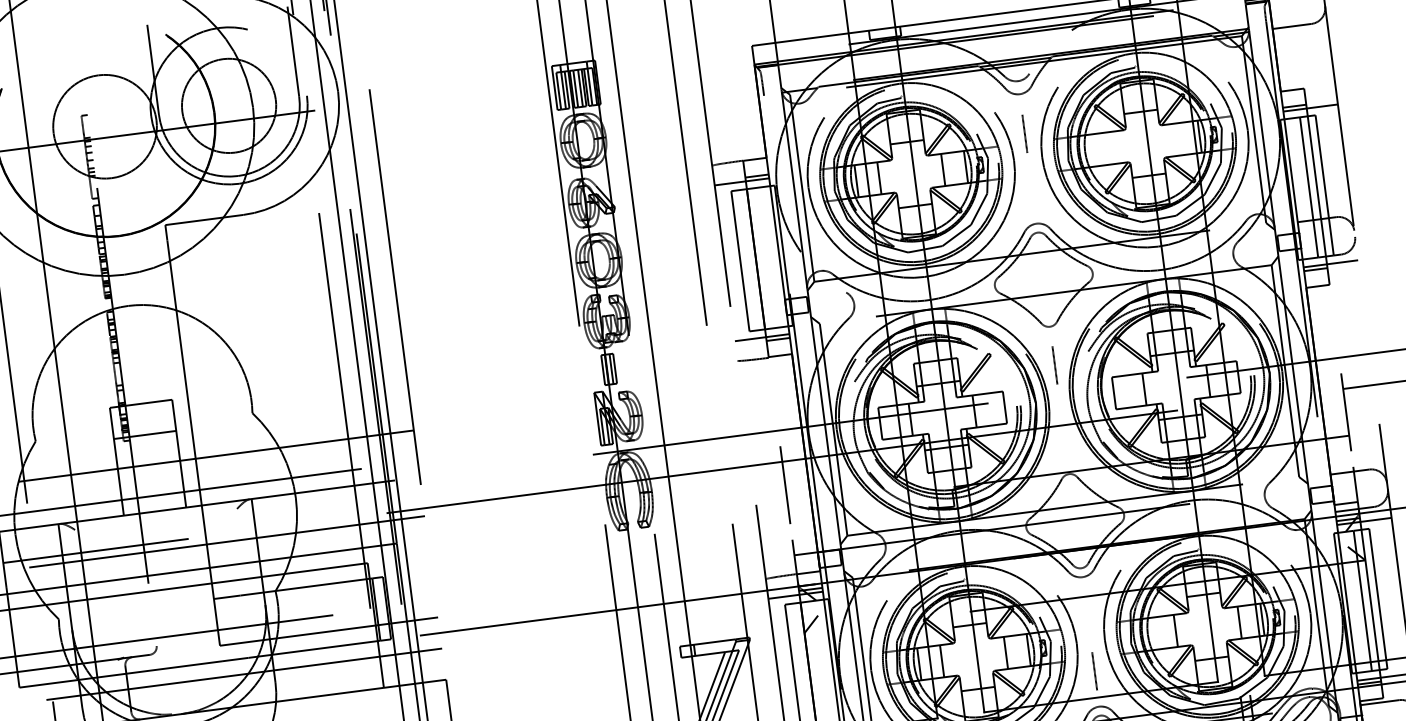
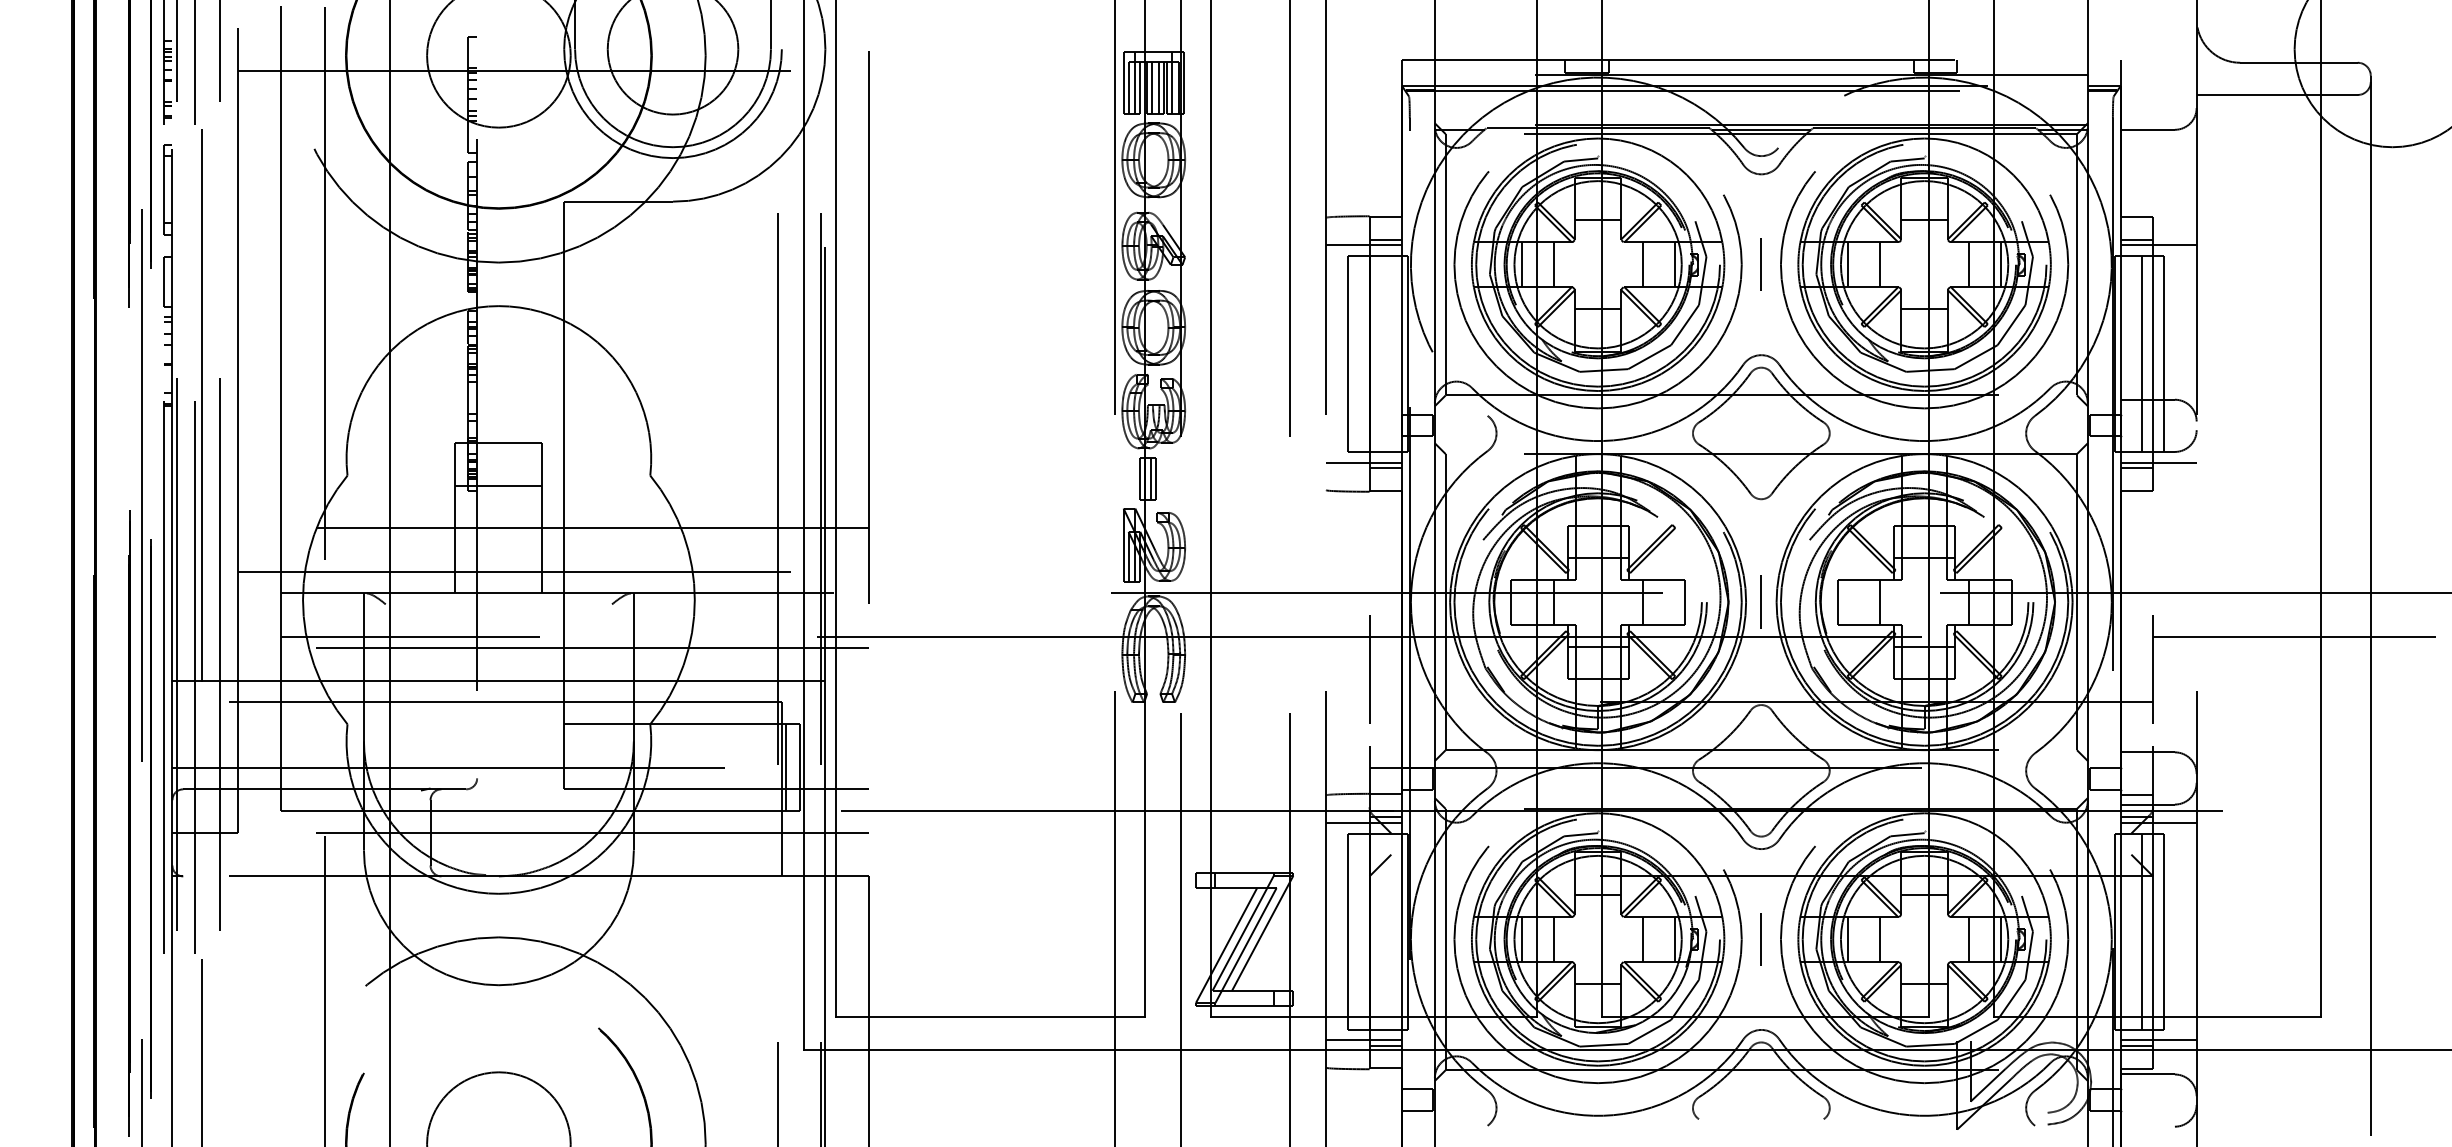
line: (1024, 133) -> (1760, 264), moved
line: (1177, 139) -> (1969, 264), added
line: (1113, 147) -> (1880, 264), added
line: (1090, 150) -> (1848, 264), added
line: (1054, 365) -> (1760, 601), moved
line: (1153, 633) -> (1848, 939), added
line: (1094, 671) -> (1760, 939), moved

